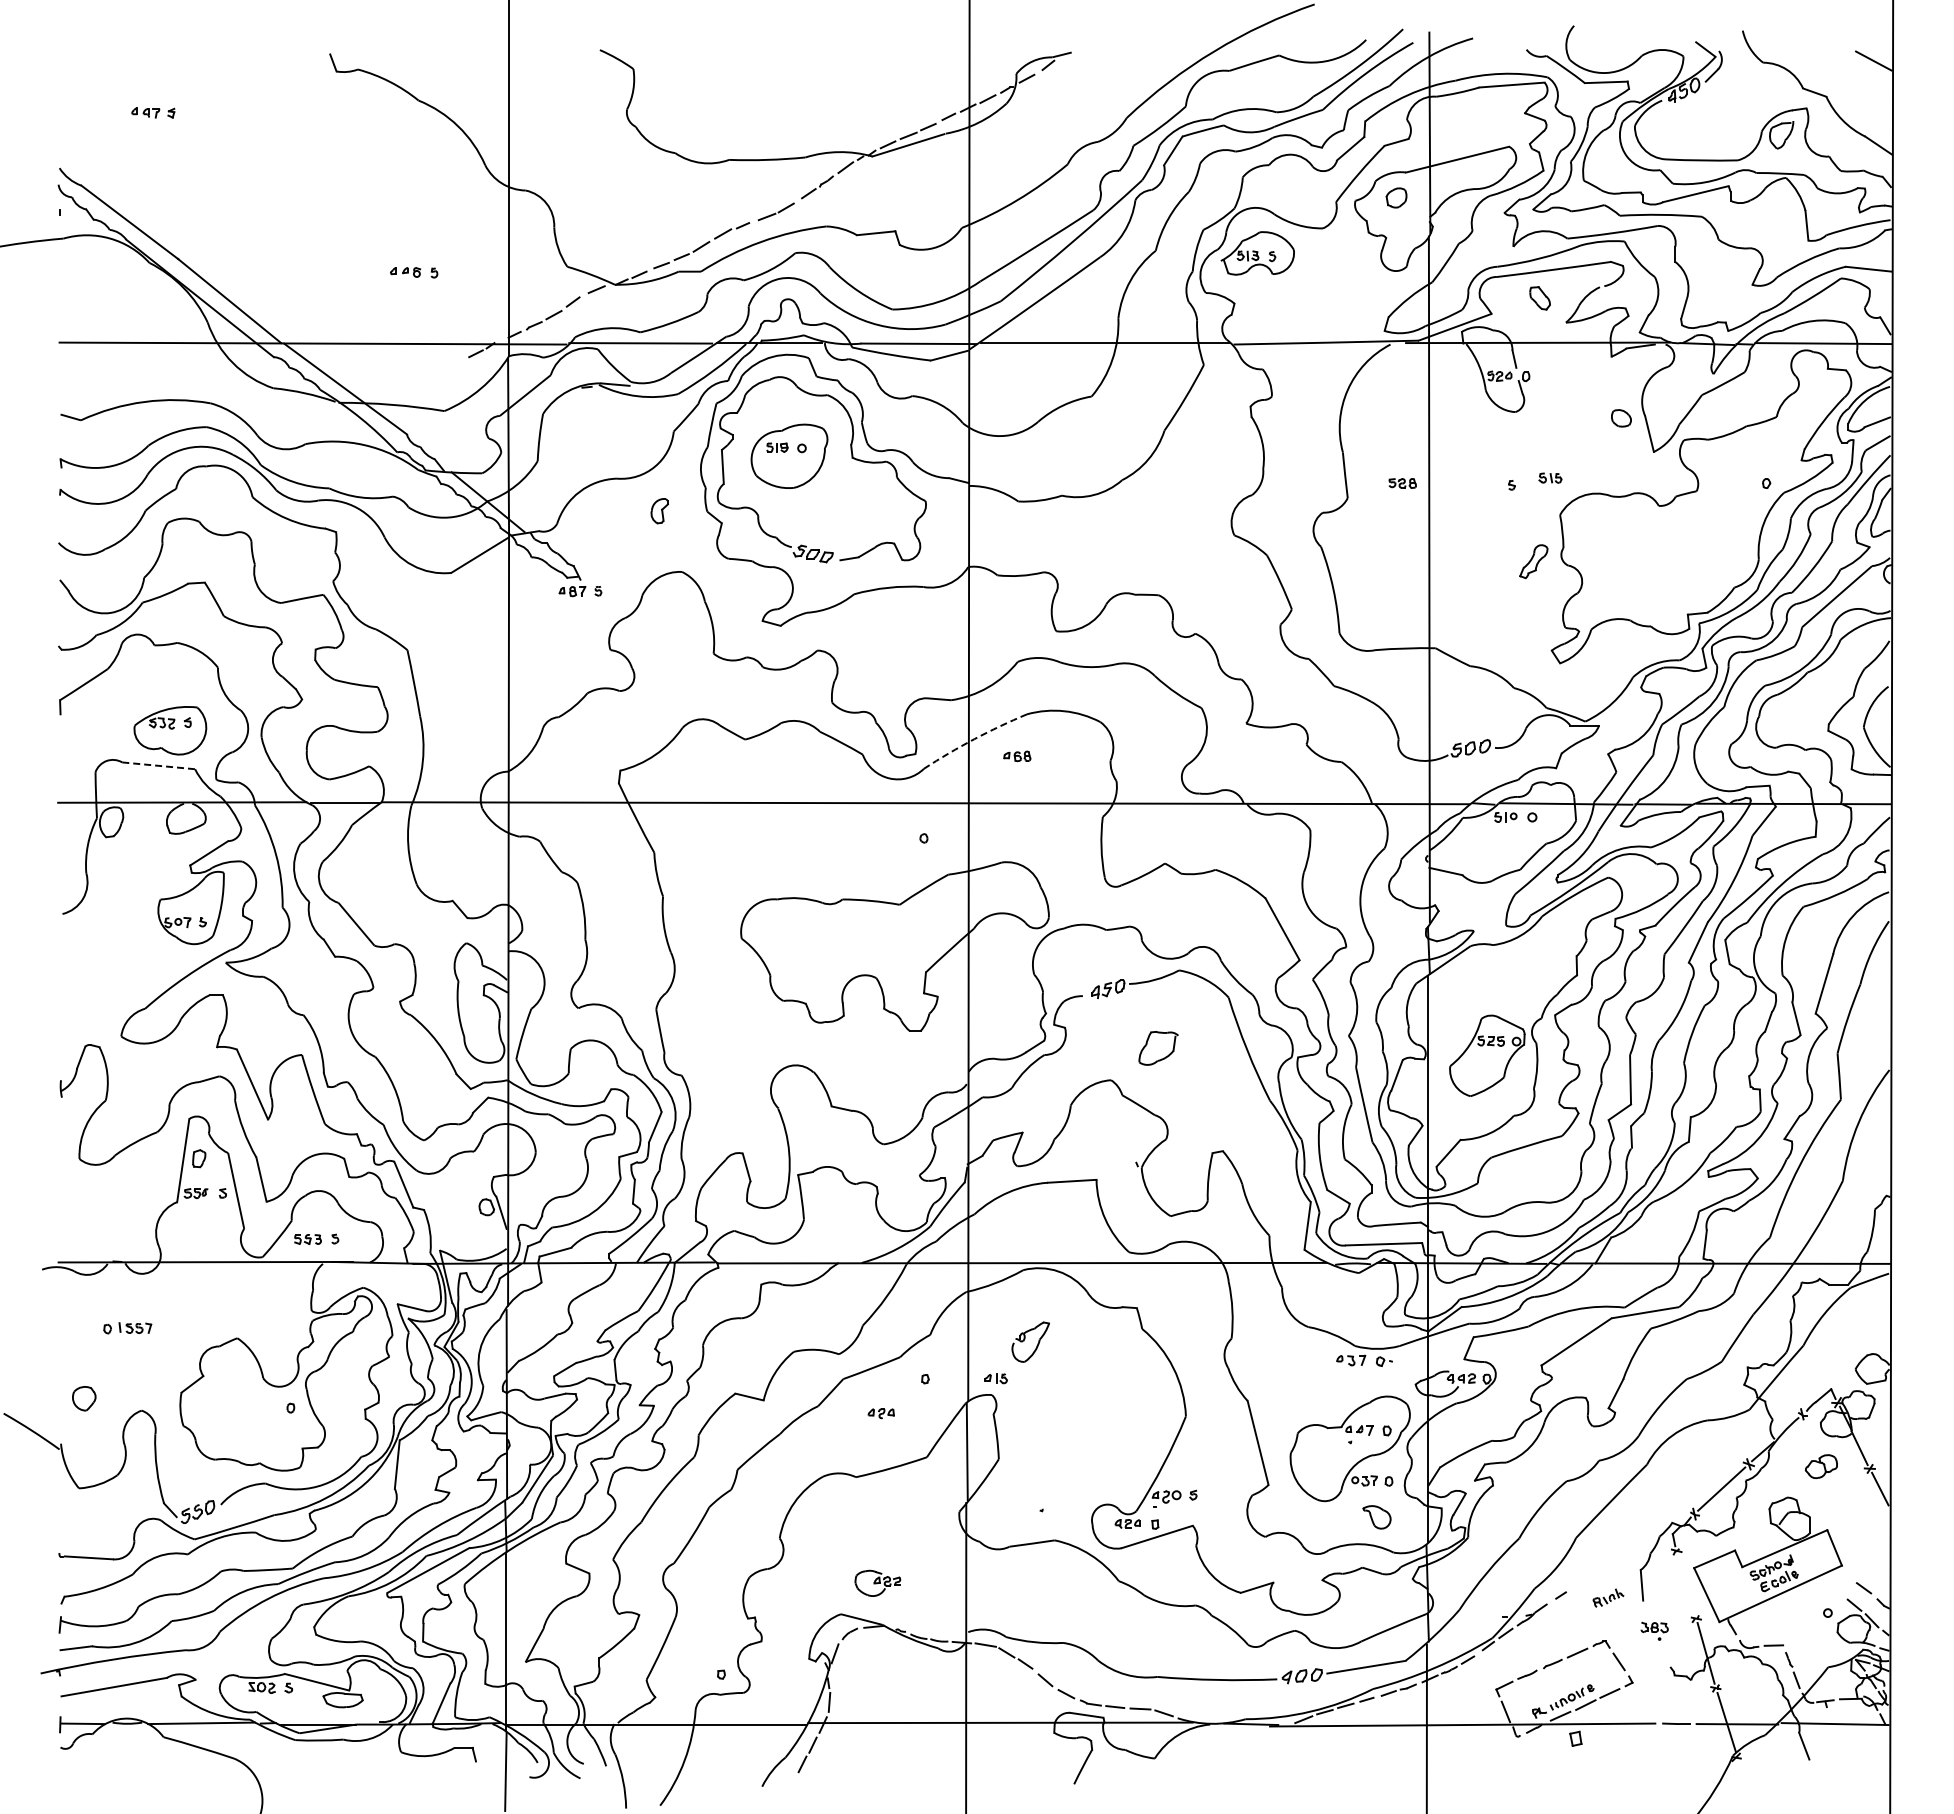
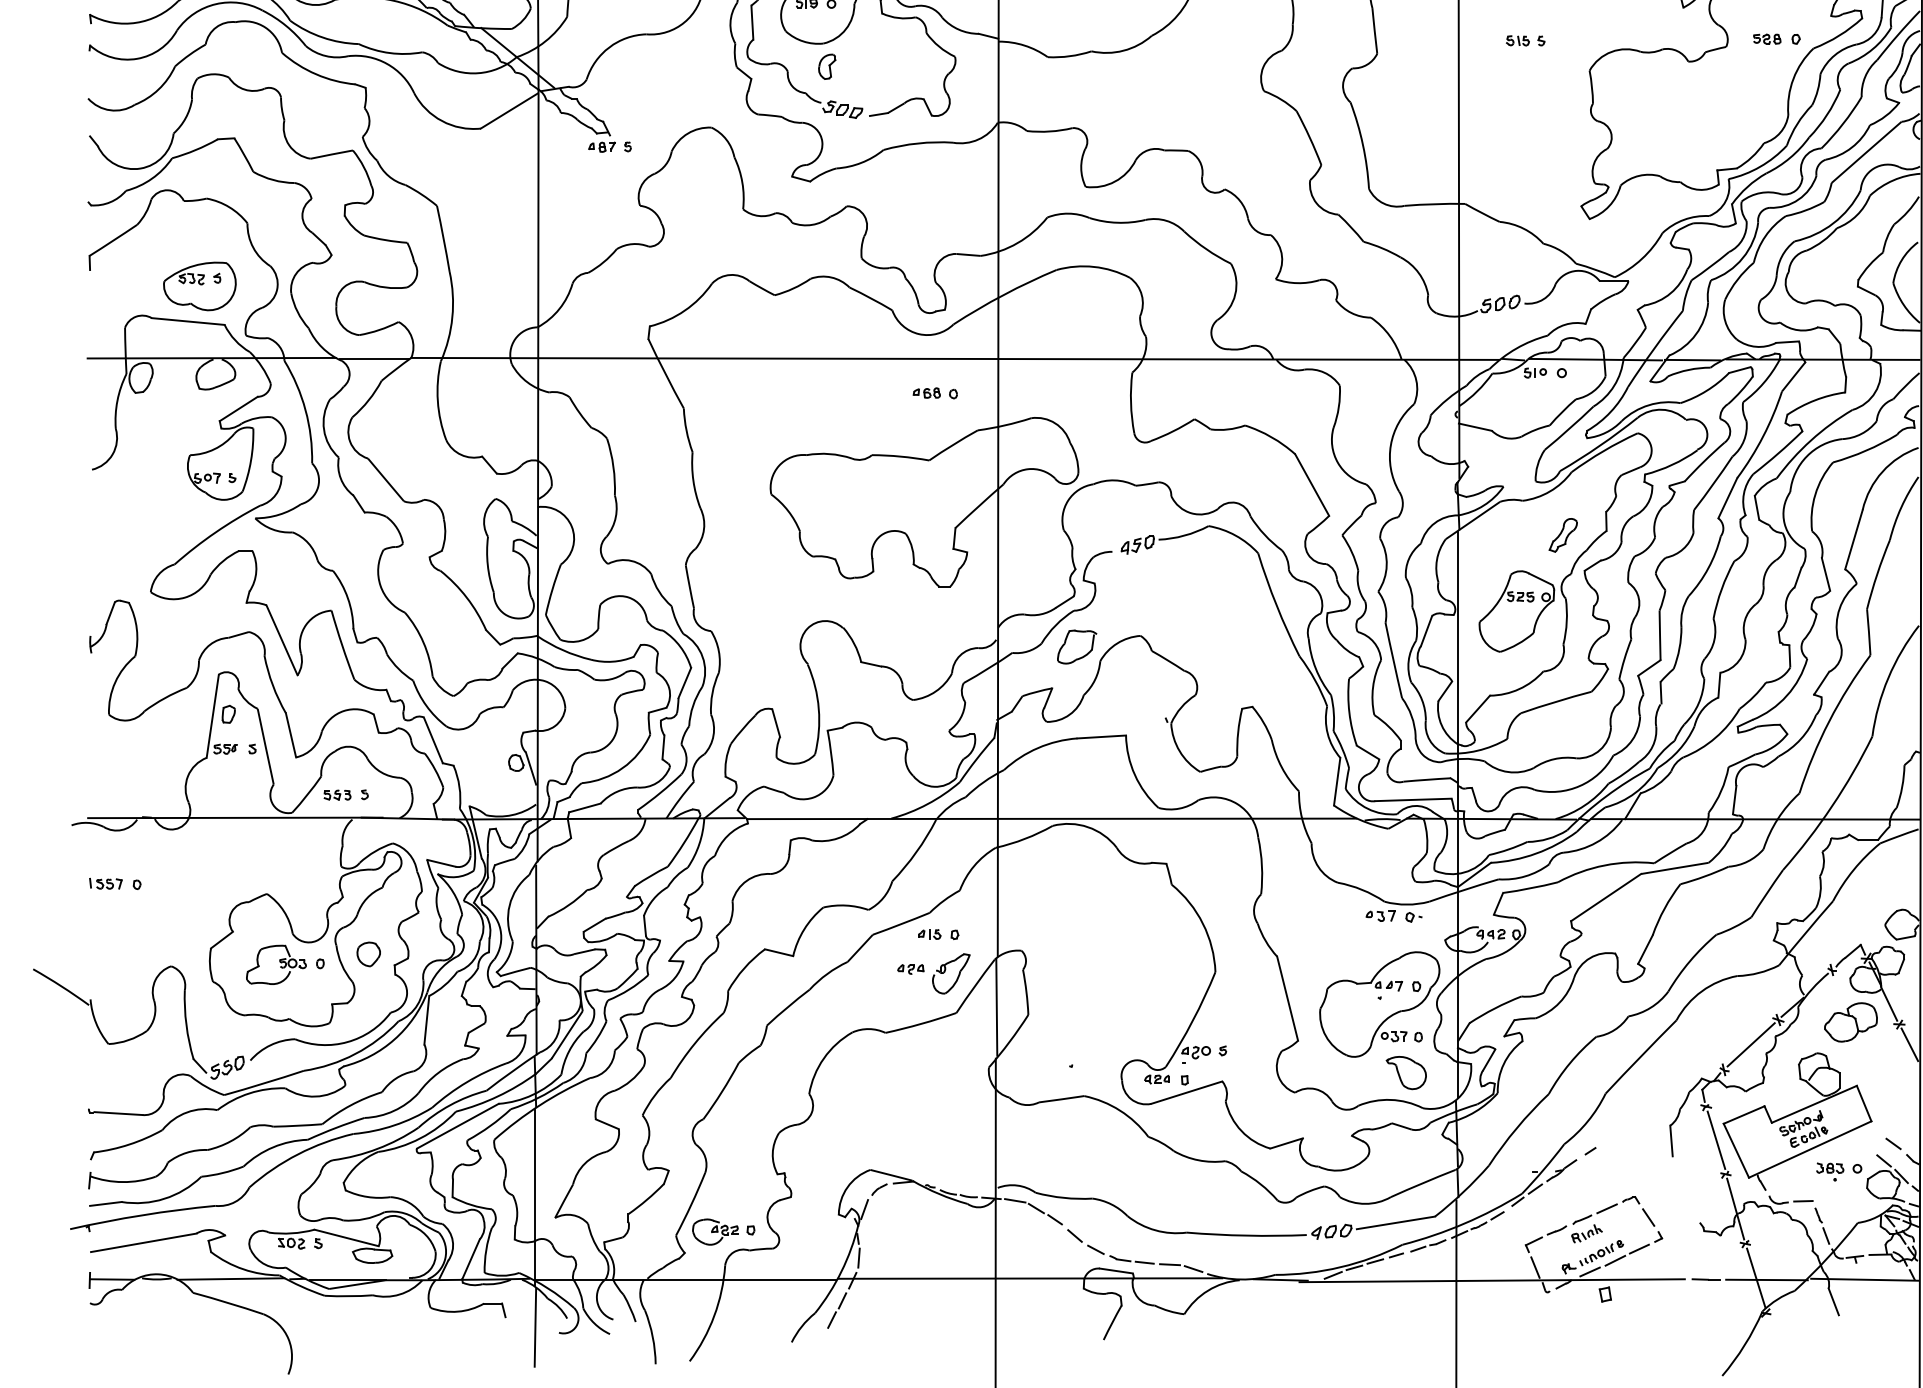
part: (1550, 477) -> (1518, 40), moved
part: (1402, 483) -> (1767, 39), moved
part: (659, 511) -> (827, 67), moved
part: (1533, 561) -> (1563, 535), moved
arc: (974, 739) -> (1004, 295), dashed -> solid
part: (1017, 756) -> (927, 393), moved
line: (158, 765) -> (188, 321), dashed -> solid
part: (1158, 1047) -> (1077, 646), moved
part: (135, 1327) -> (106, 883), moved
part: (1030, 1341) -> (951, 973), moved
part: (995, 1378) -> (929, 934), moved
part: (84, 1398) -> (369, 954), moved
part: (246, 1409) -> (276, 965), added
part: (1821, 1466) -> (1851, 1022), size x1.67
part: (1376, 1517) -> (1406, 1073), size x1.43
part: (877, 1582) -> (715, 1231), moved
line: (1686, 1584) -> (1716, 1140), added
part: (1608, 1597) -> (1587, 1233), moved
part: (1654, 1630) -> (1830, 1171), moved

